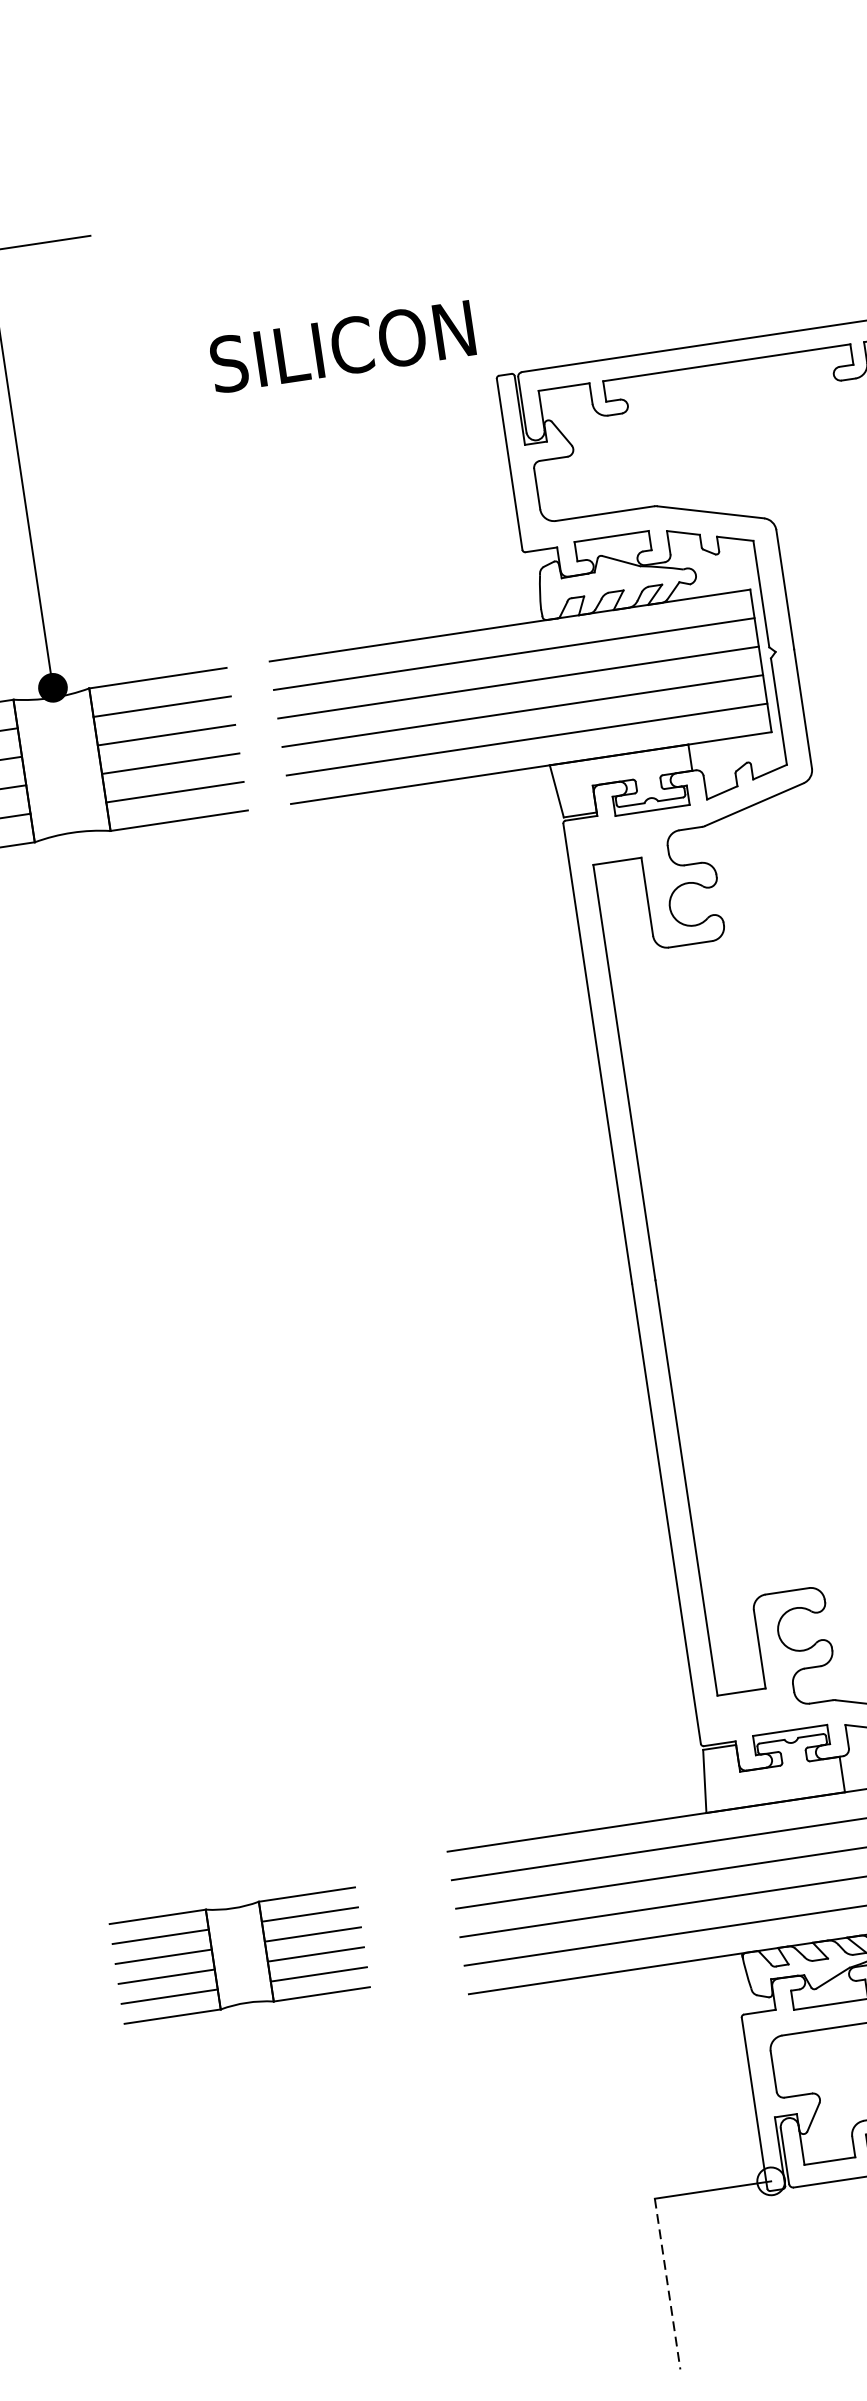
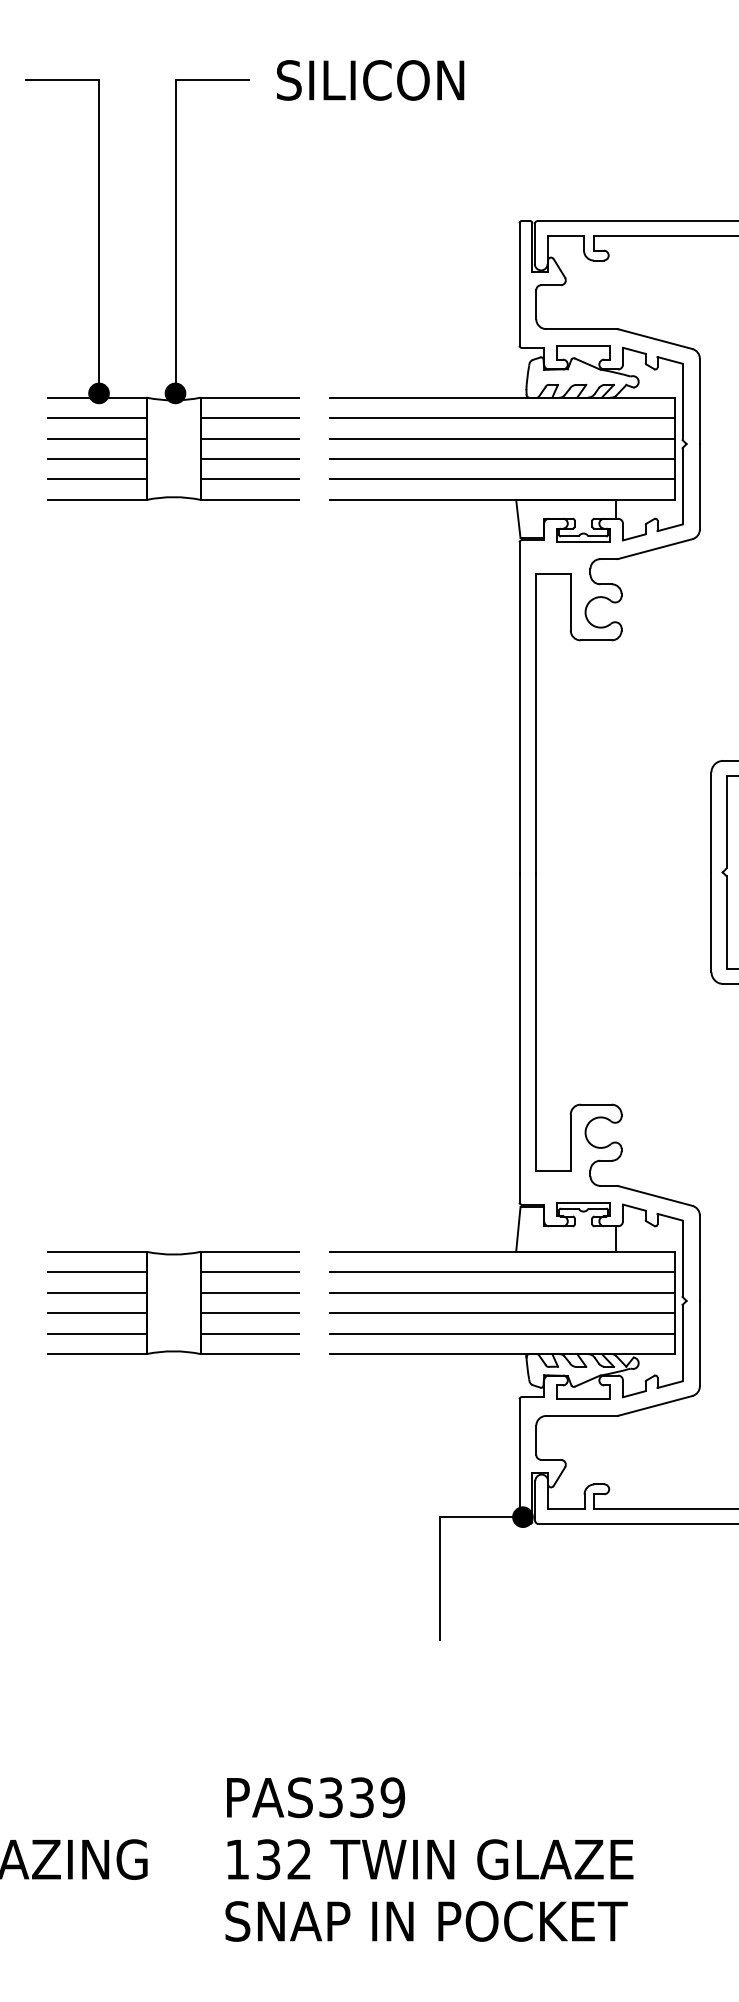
text: (342, 346) -> (370, 80), moved
part: (239, 1954) -> (173, 1302), size x1.43
fill: (770, 2181) -> (522, 1517), added
line: (667, 2284) -> (439, 1578), dashed -> solid

